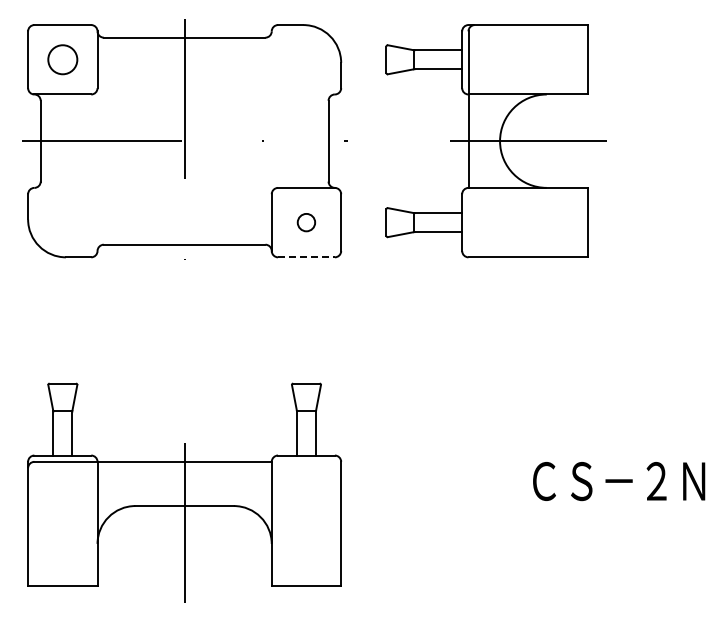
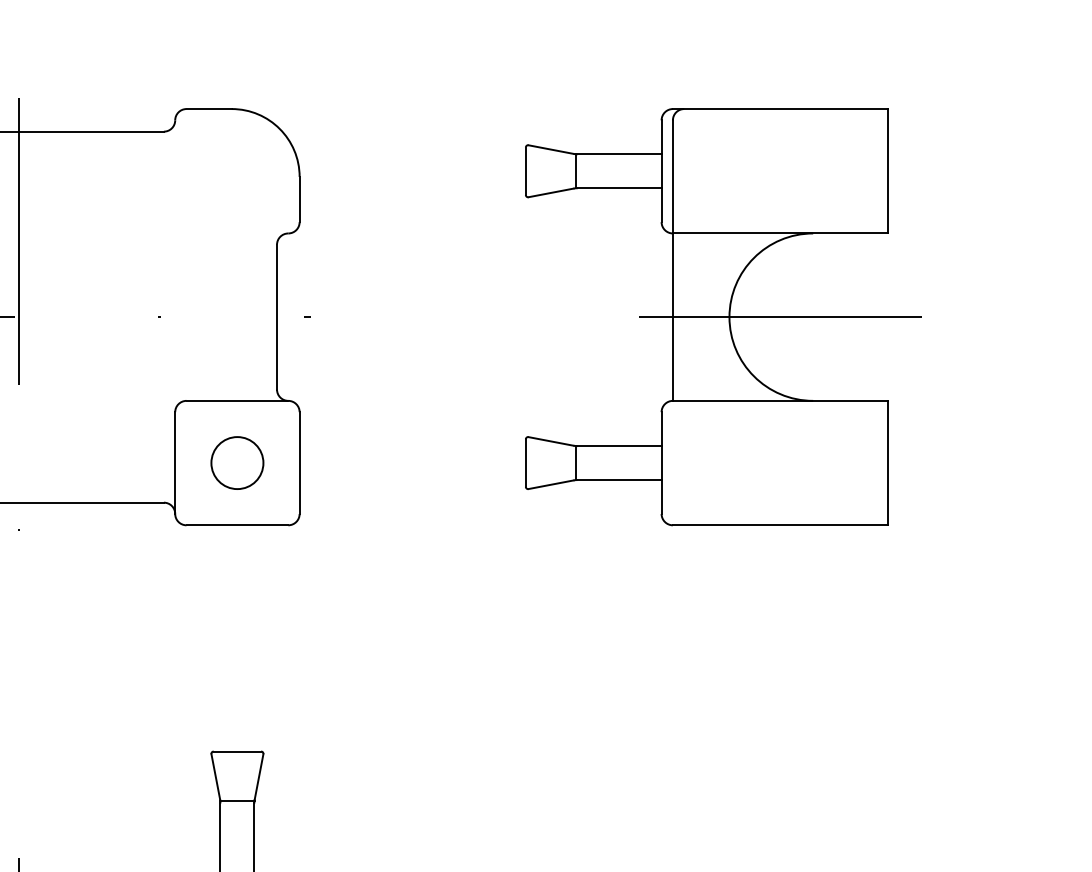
part: (495, 141) -> (721, 317), moved
circle: (305, 222) -> (235, 462), size x1.67
line: (306, 257) -> (237, 525), dashed -> solid

